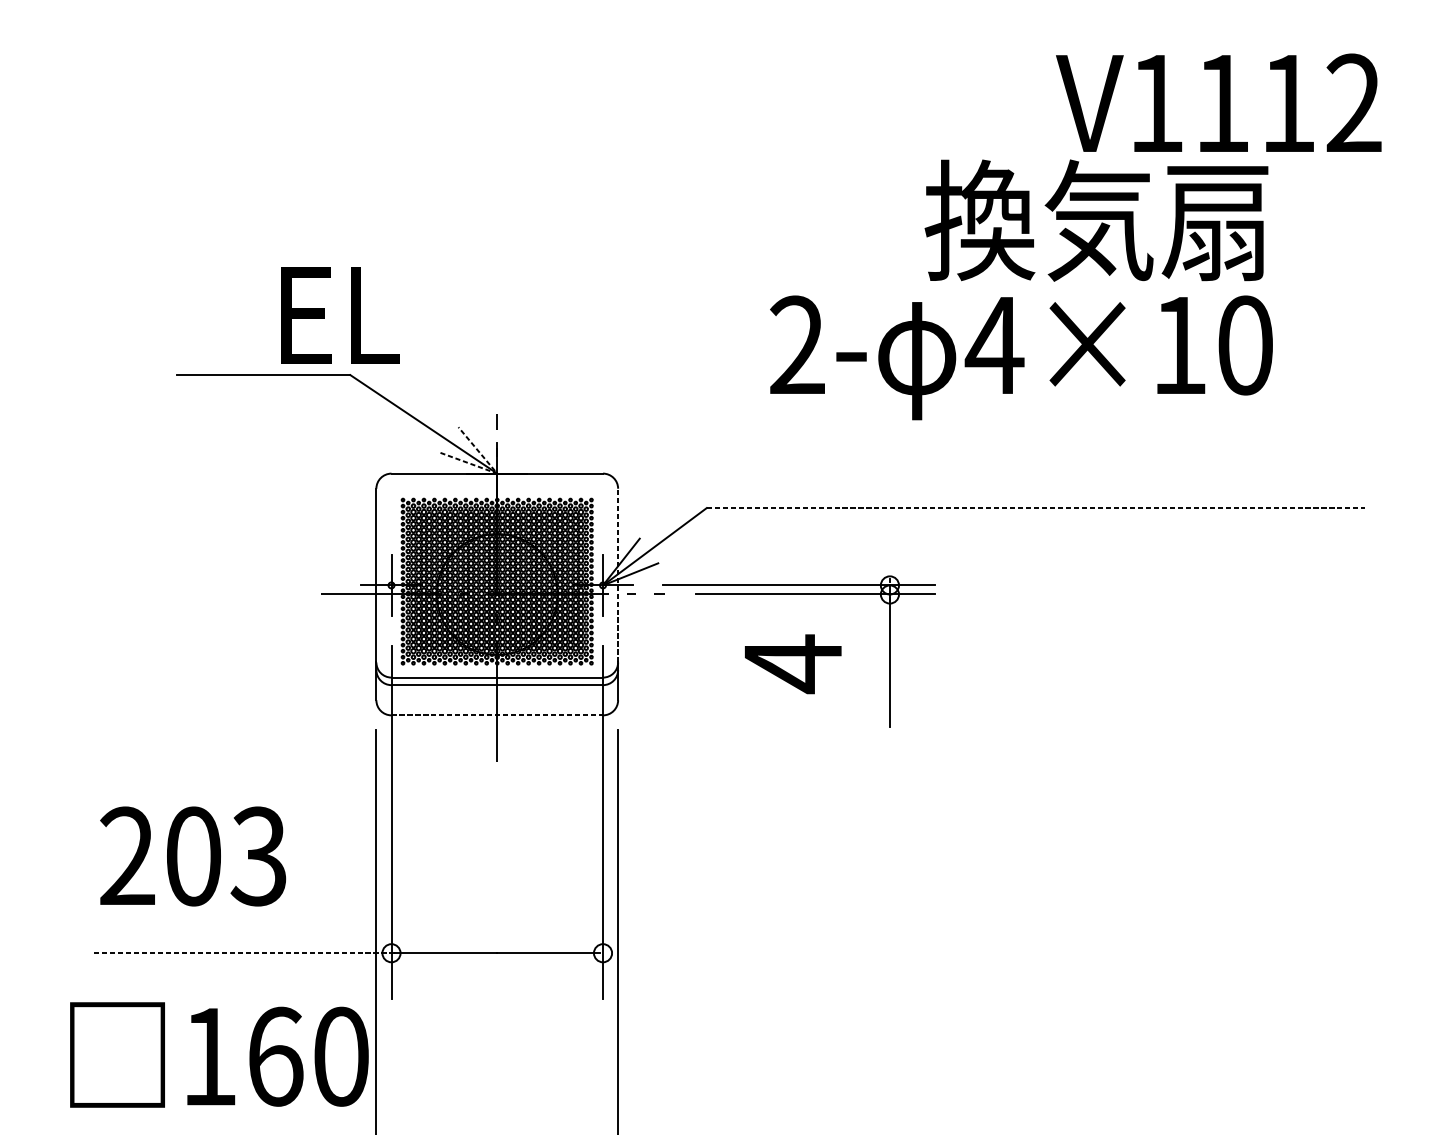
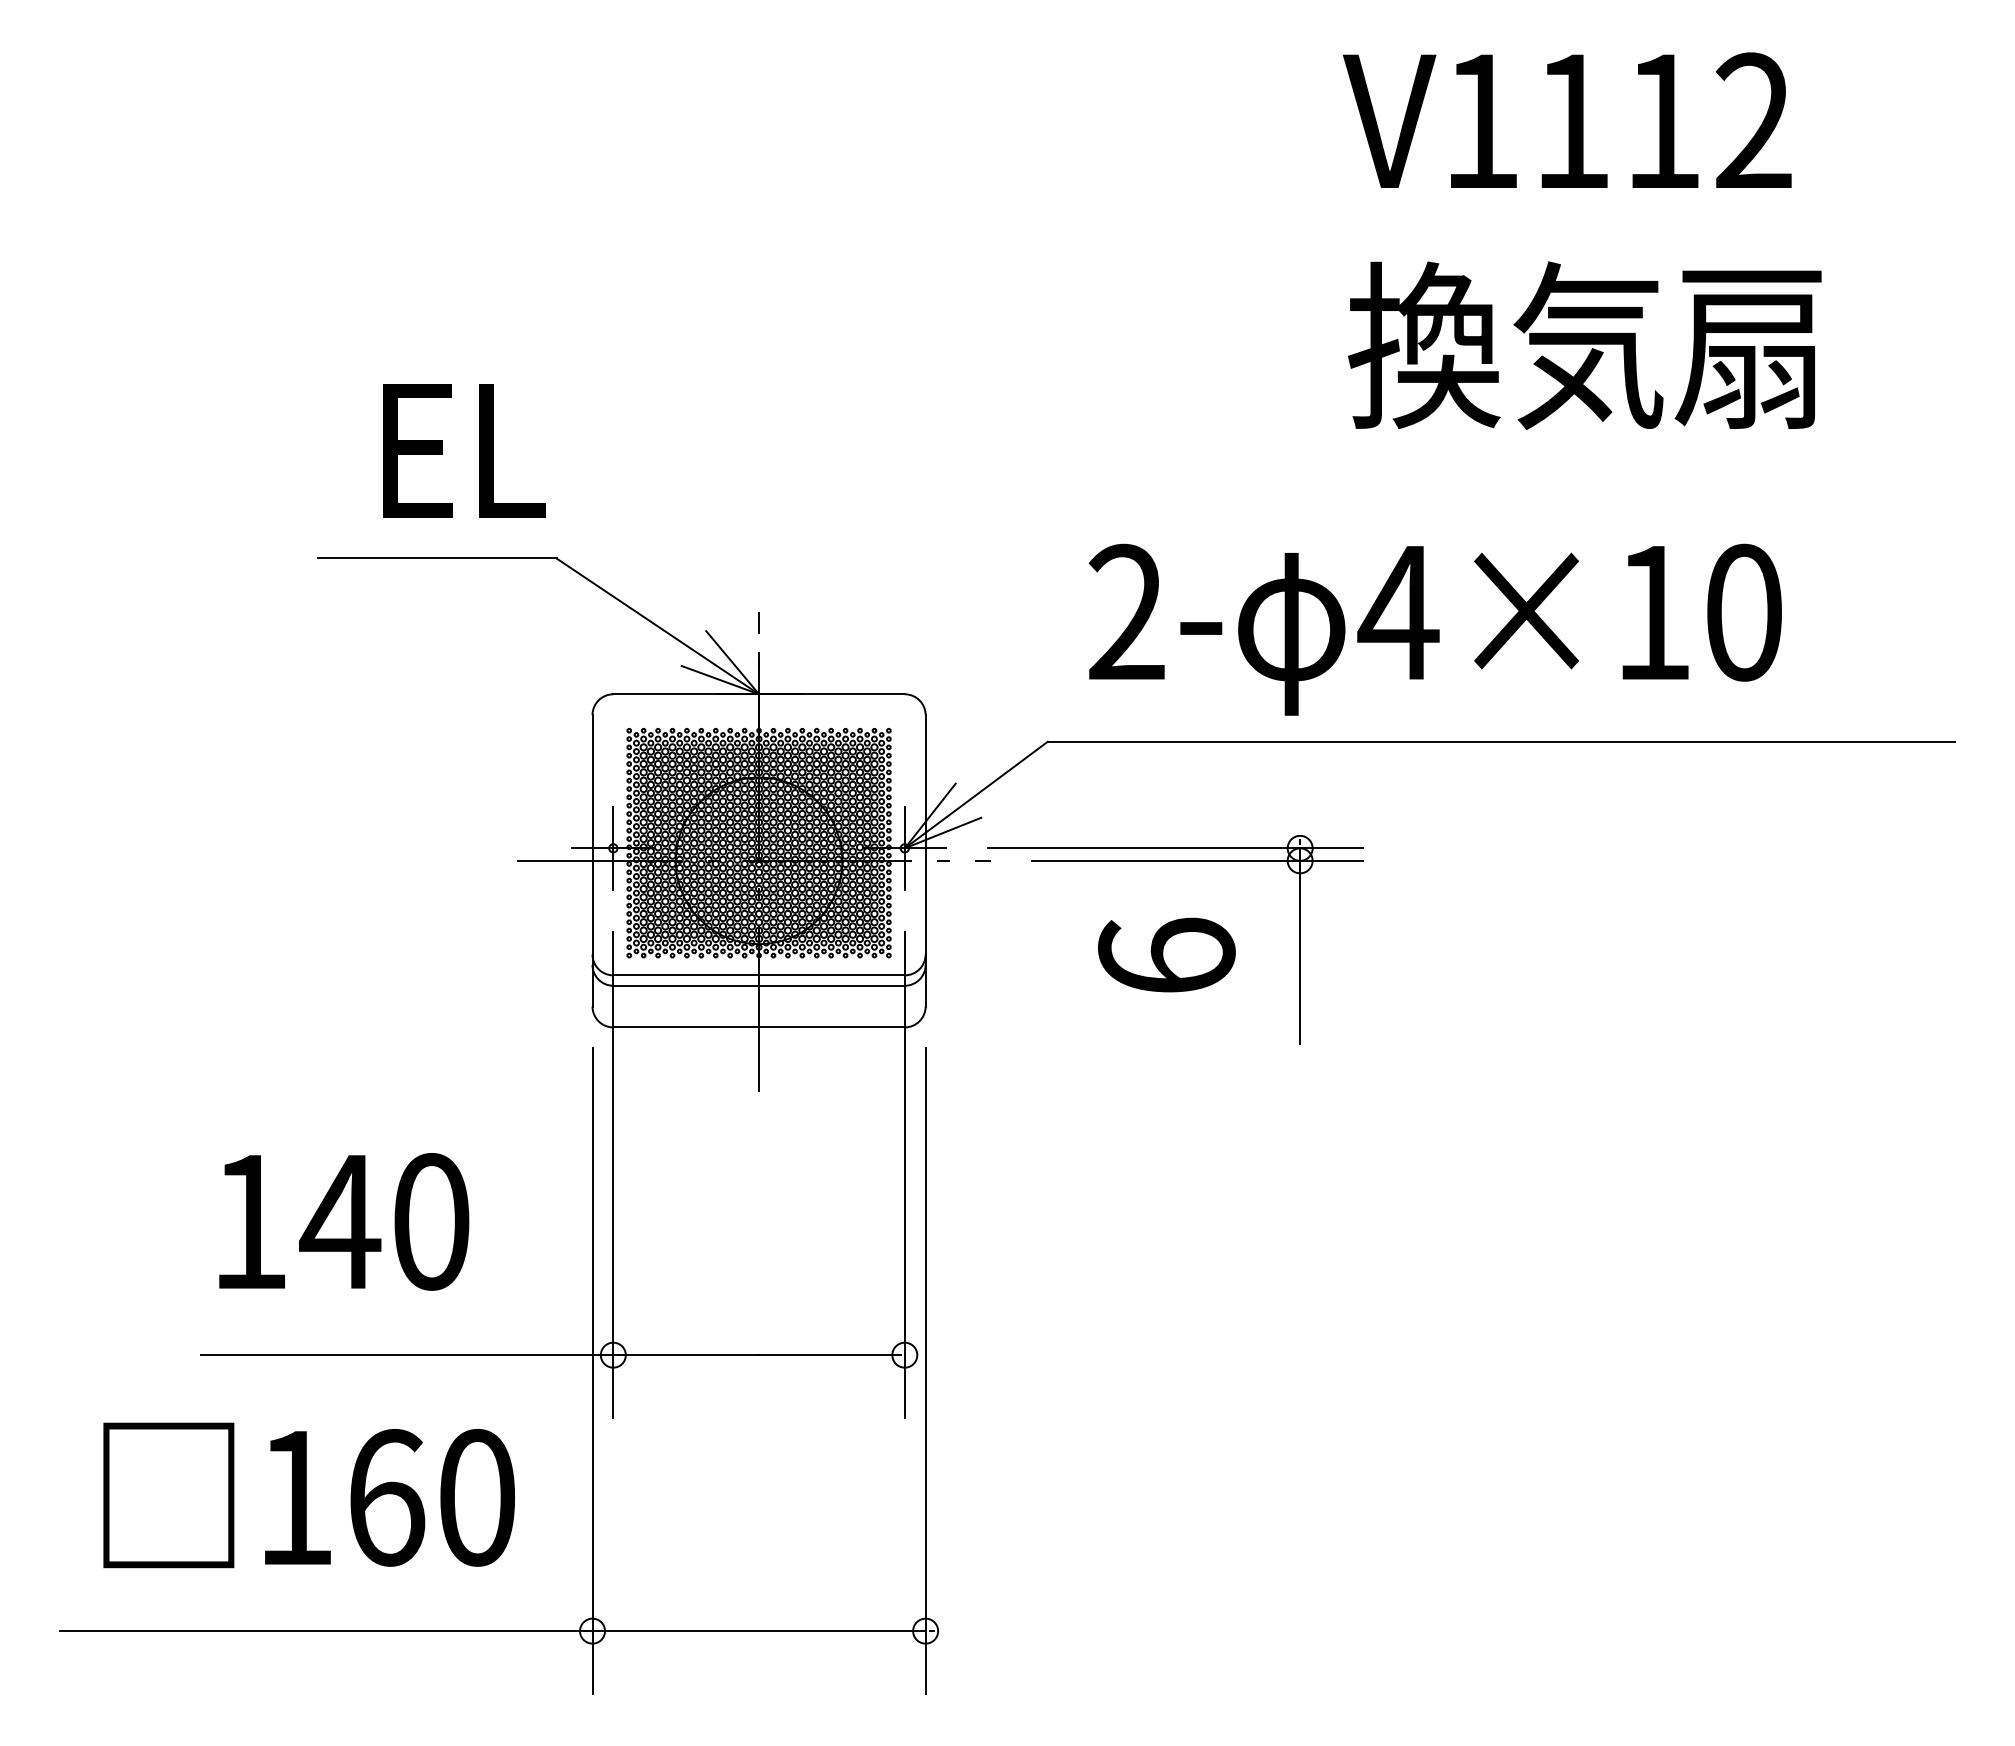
text: (1218, 102) -> (1567, 119), moved
text: (340, 315) -> (464, 450), moved
text: (1020, 357) -> (1434, 629), moved
line: (497, 473) -> (759, 694), dashed -> solid
line: (1036, 507) -> (1501, 741), dashed -> solid
line: (618, 575) -> (925, 834), dashed -> solid
text: (792, 663) -> (1166, 956), 4 -> 6
line: (497, 715) -> (759, 1027), dashed -> solid
text: (193, 856) -> (340, 1221), 203 -> 140
line: (242, 953) -> (408, 1355), dashed -> solid
text: (218, 1055) -> (308, 1495), moved

